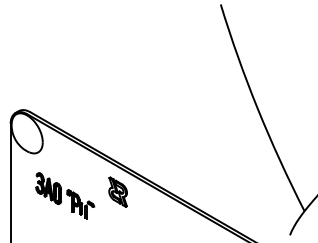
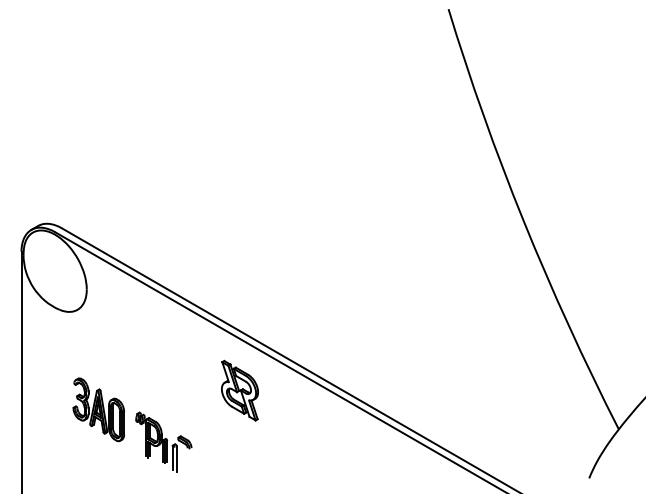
part: (65, 195) -> (132, 423), moved

